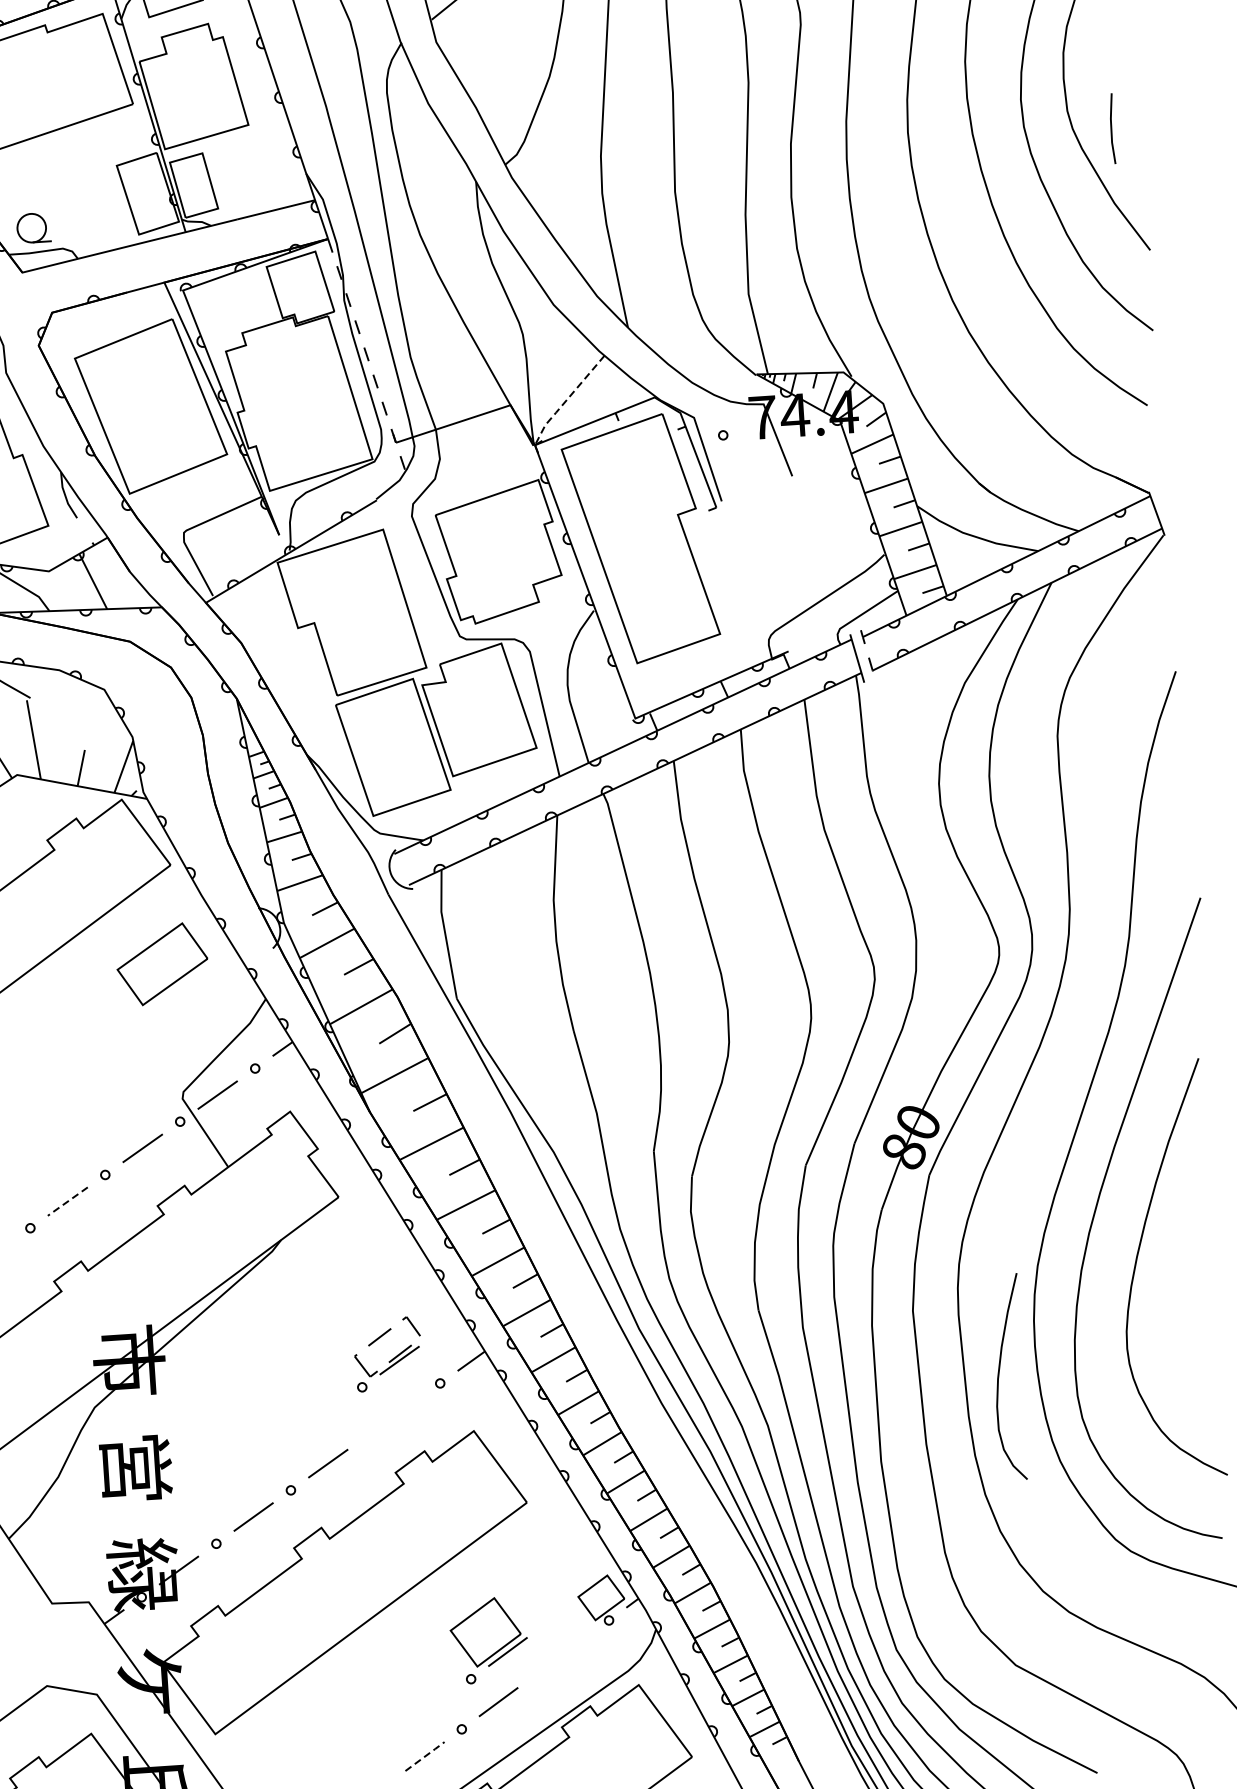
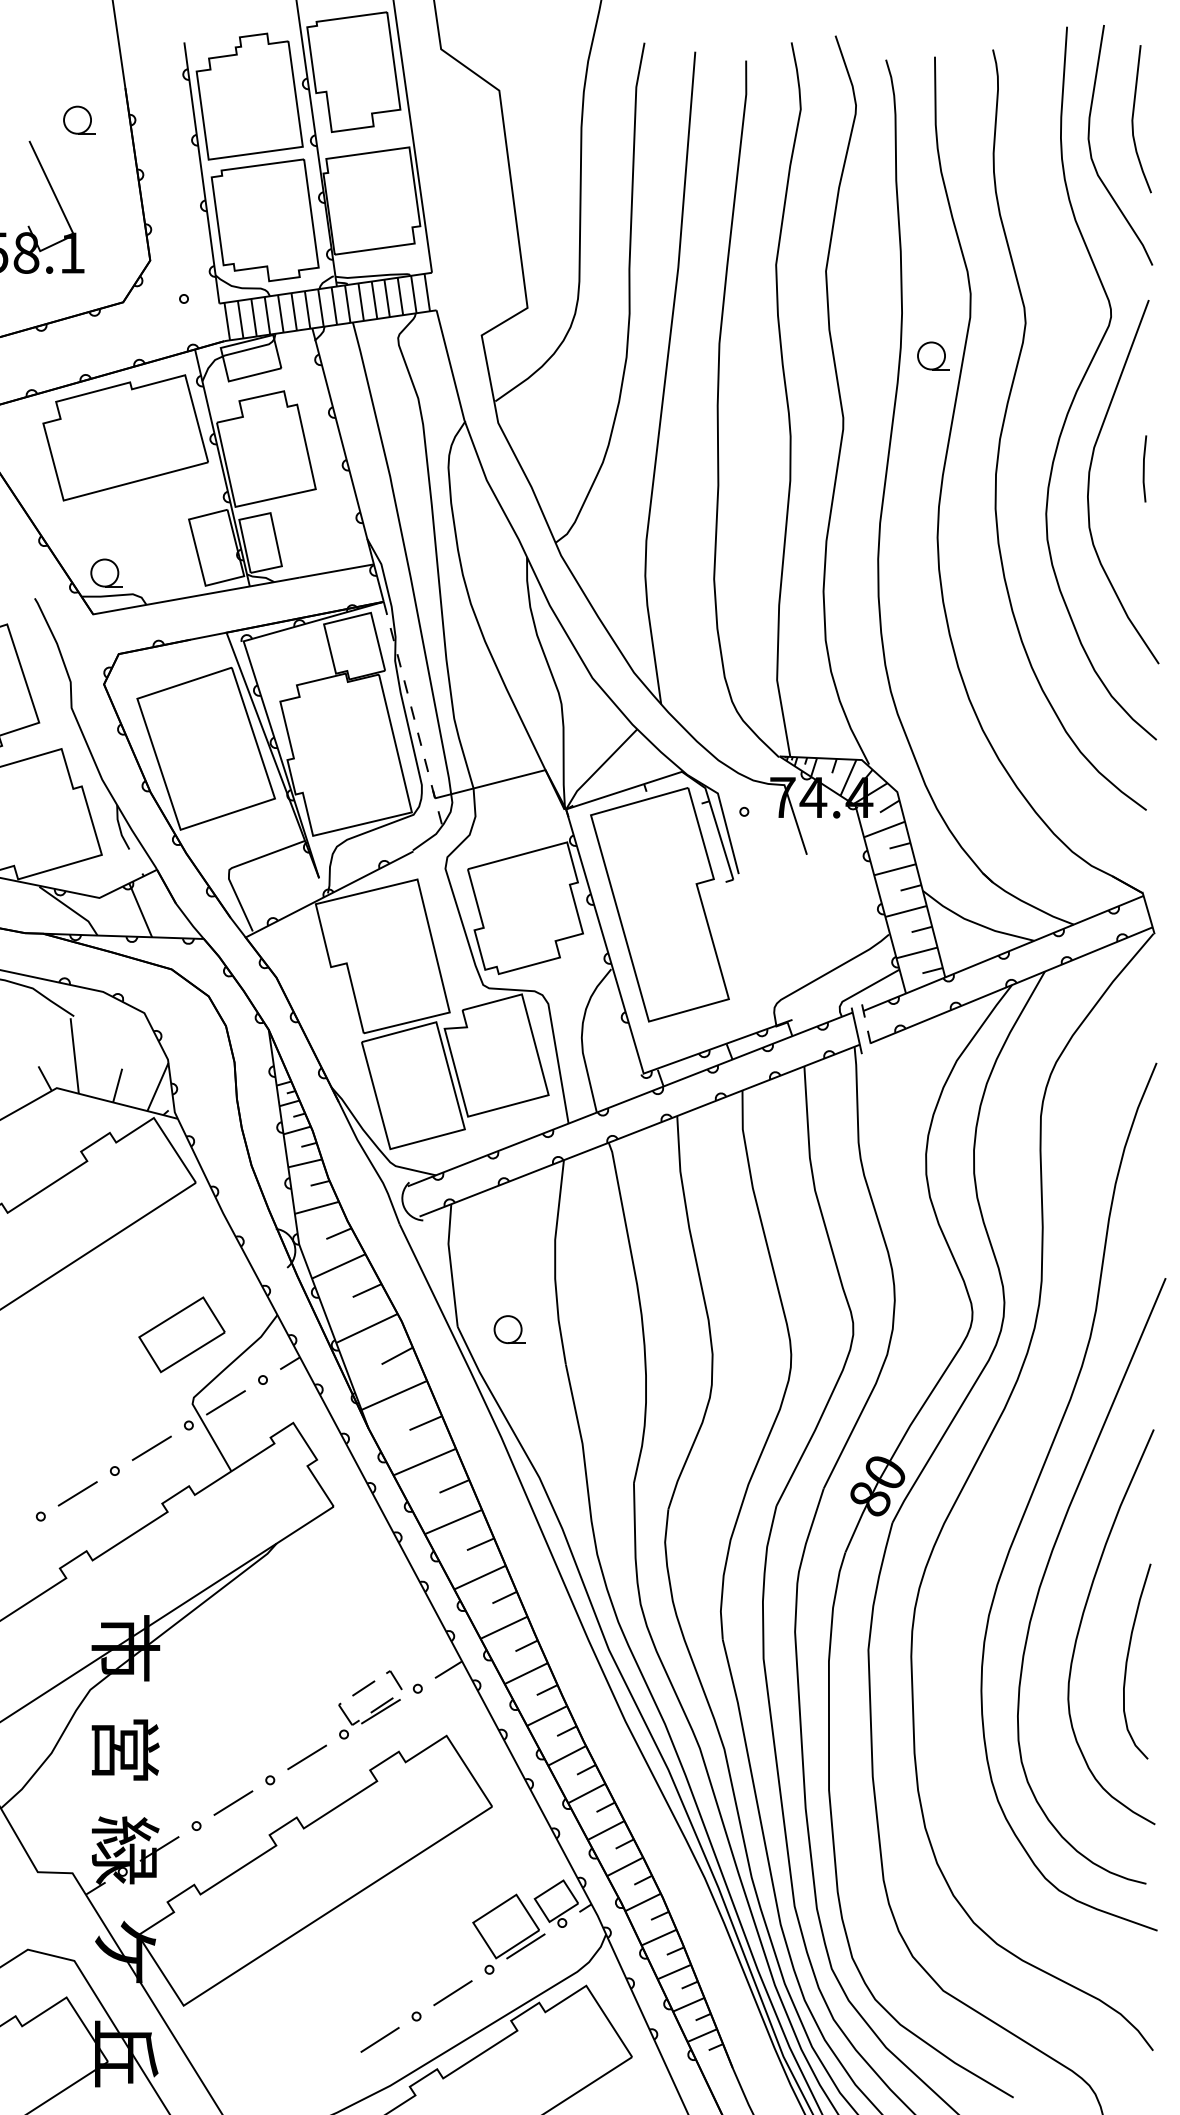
line: (1112, 128) -> (1144, 468), moved
line: (566, 400) -> (598, 769), dashed -> solid
part: (161, 963) -> (181, 1334), moved
part: (511, 997) -> (509, 1329), added
line: (67, 1202) -> (77, 1494), dashed -> solid
part: (388, 1353) -> (370, 1704), moved
curve: (999, 1374) -> (1128, 1658), moved
part: (488, 1639) -> (508, 1933), moved
line: (425, 1756) -> (380, 2039), dashed -> solid

